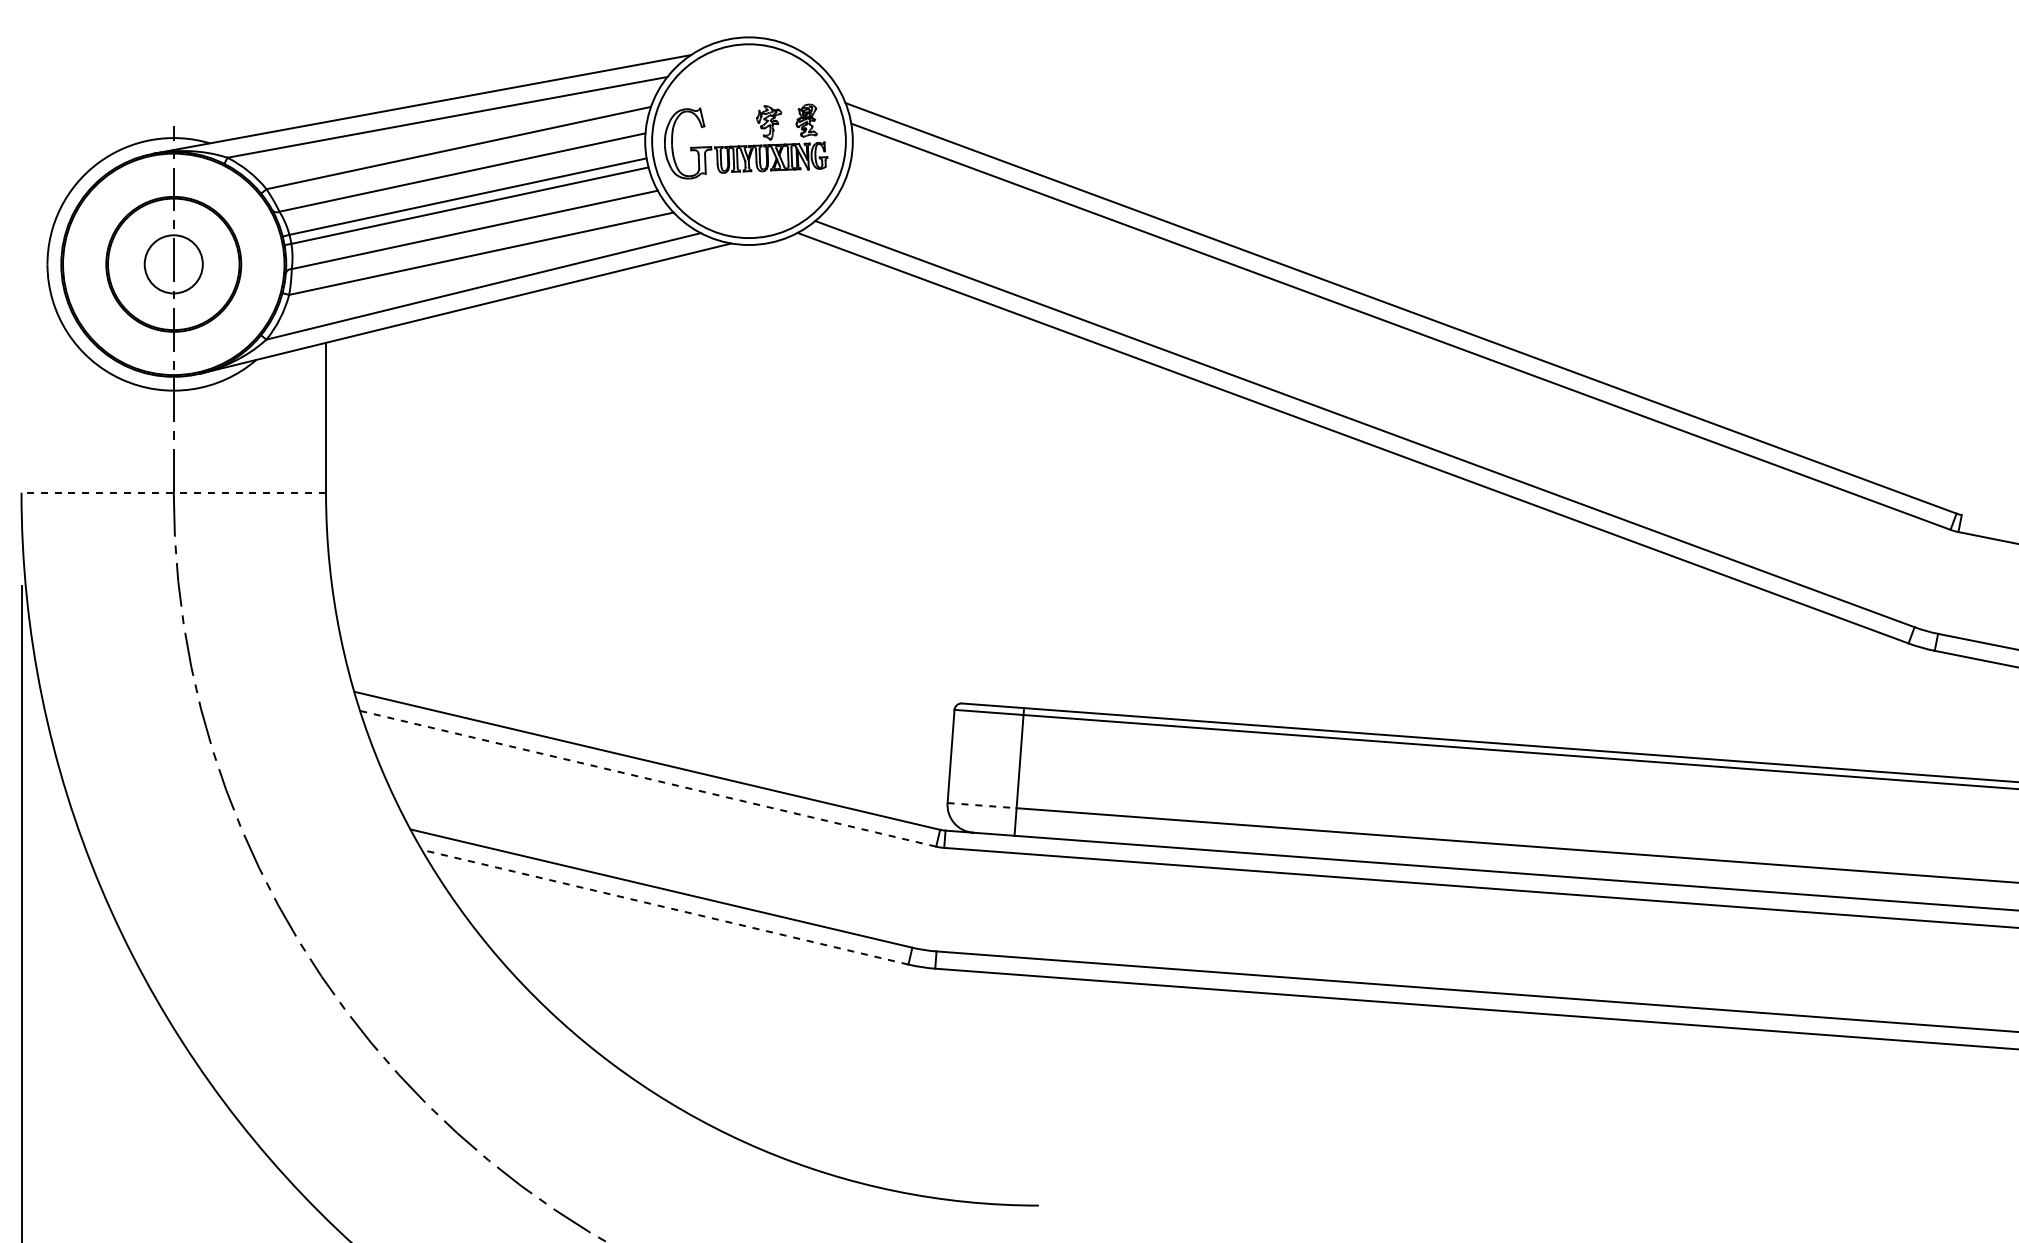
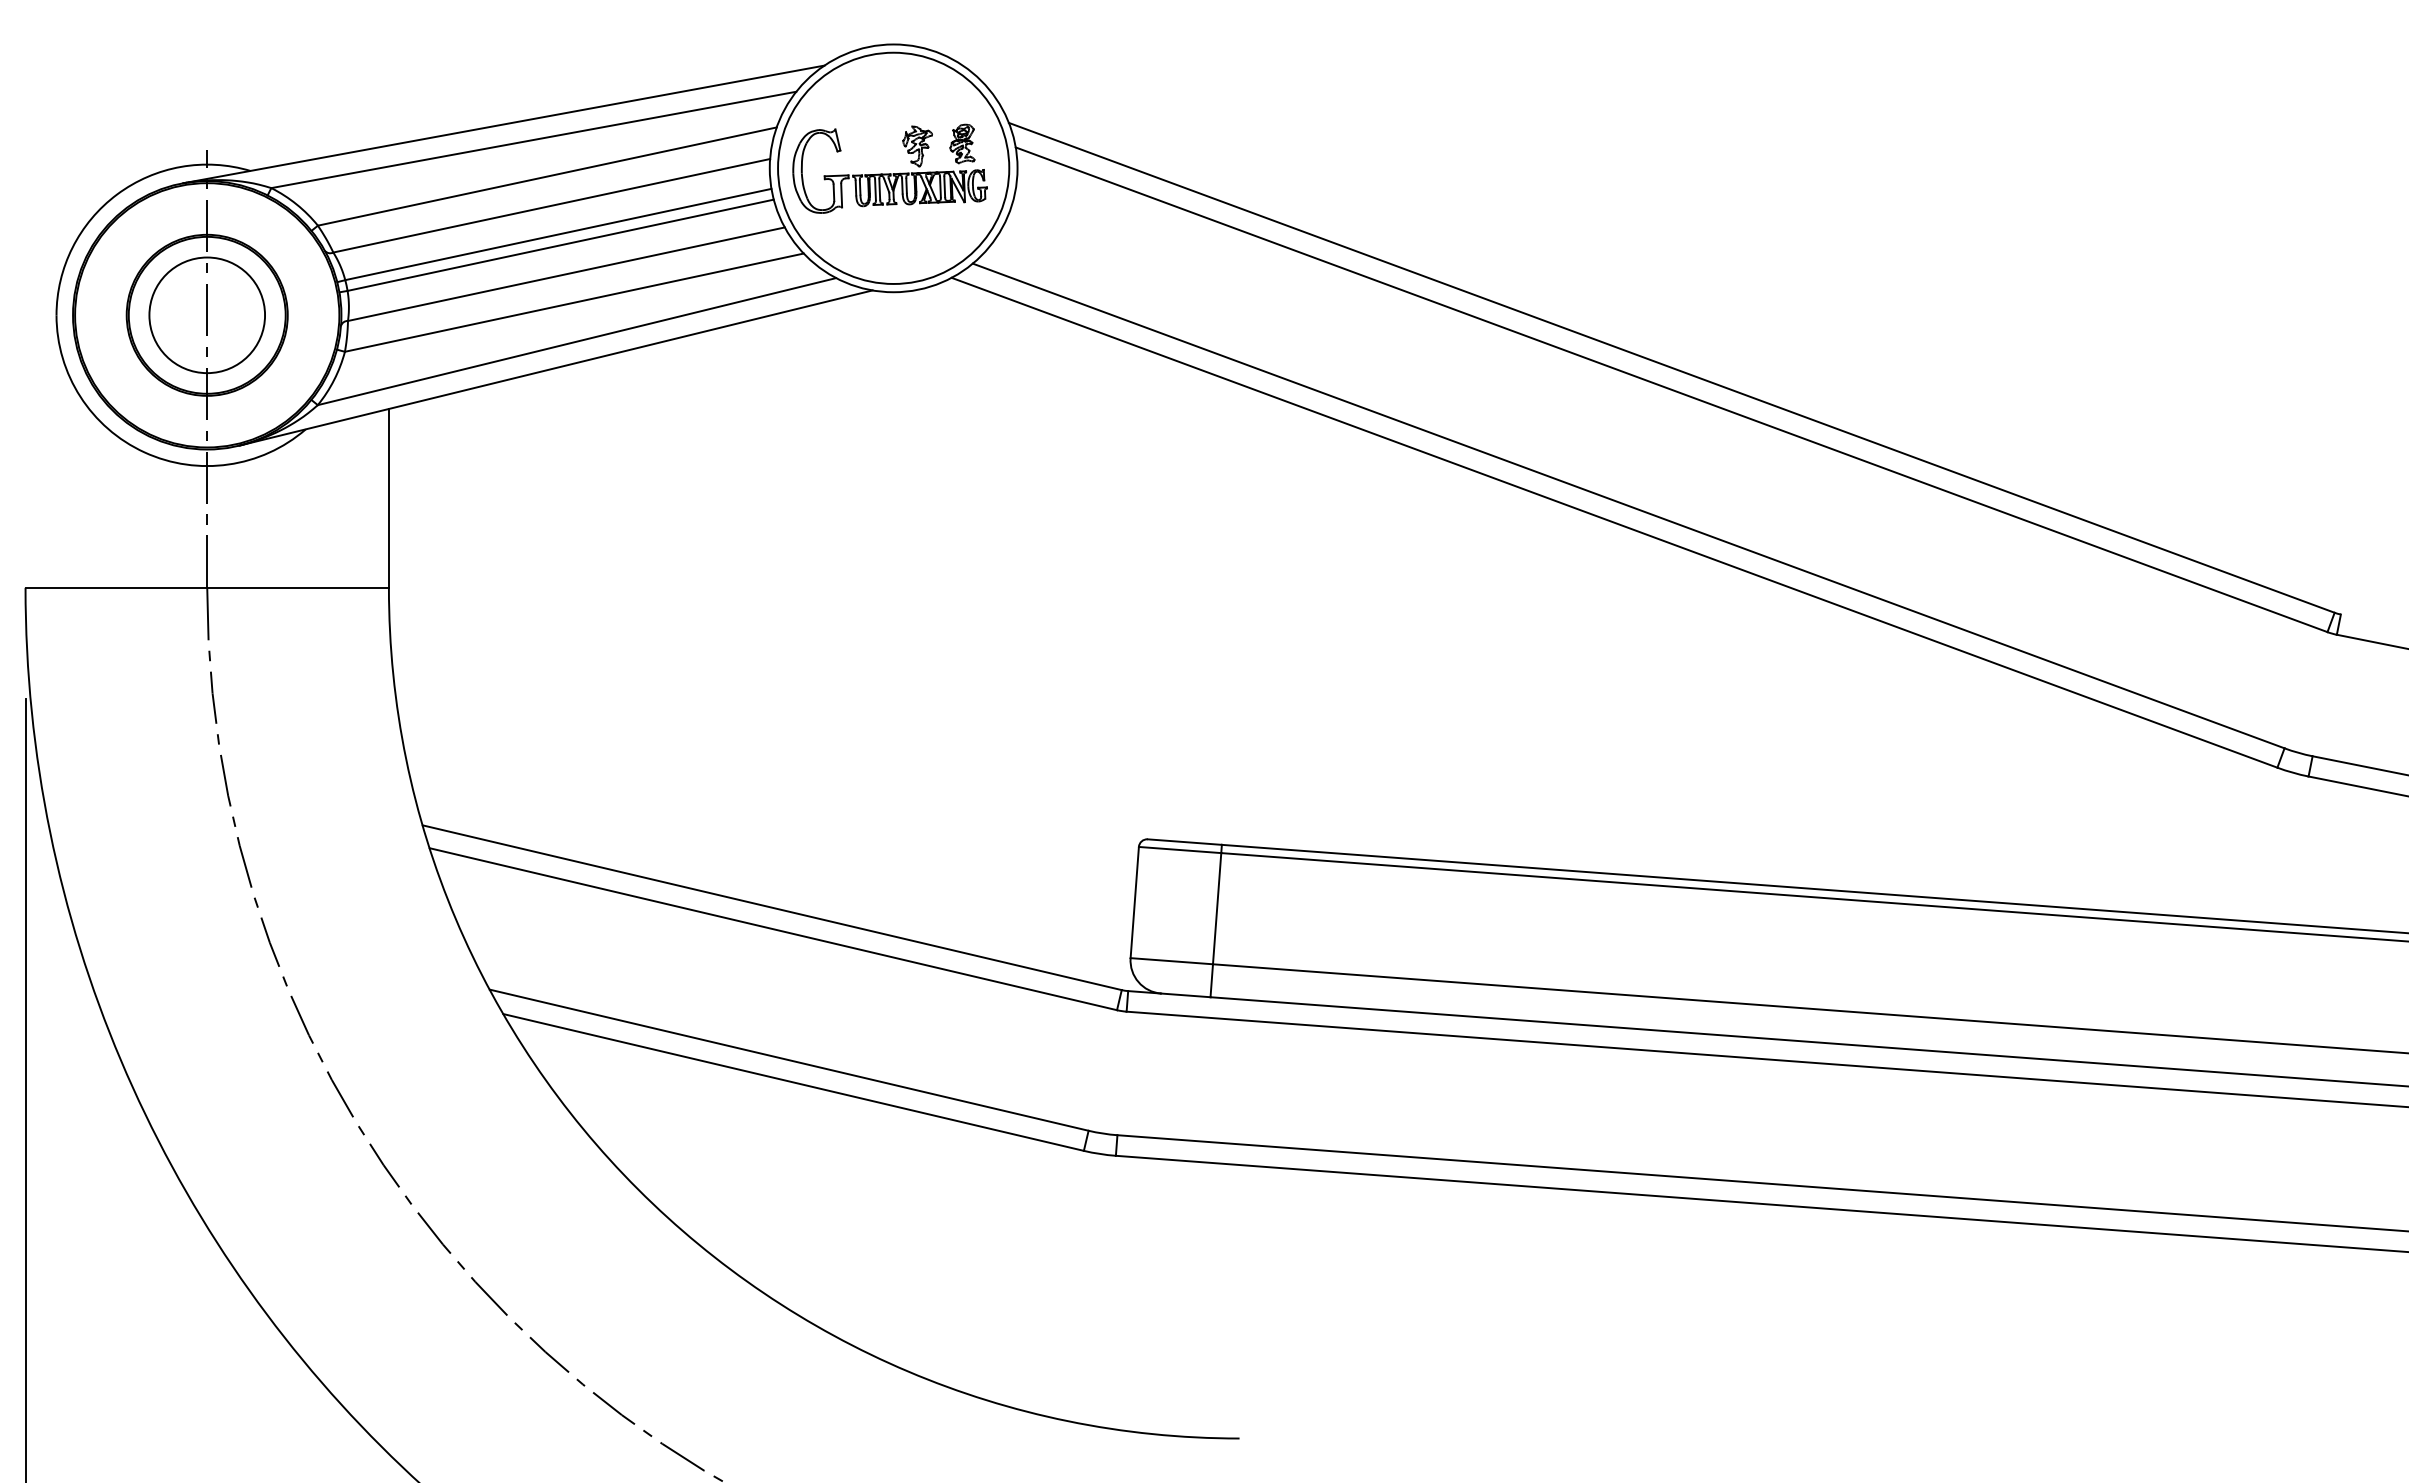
circle: (173, 263) -> (206, 314), size x1.67
line: (173, 492) -> (206, 587), dashed -> solid
line: (648, 778) -> (773, 928), dashed -> solid
line: (982, 805) -> (1172, 961), dashed -> solid
line: (665, 907) -> (794, 1082), dashed -> solid

